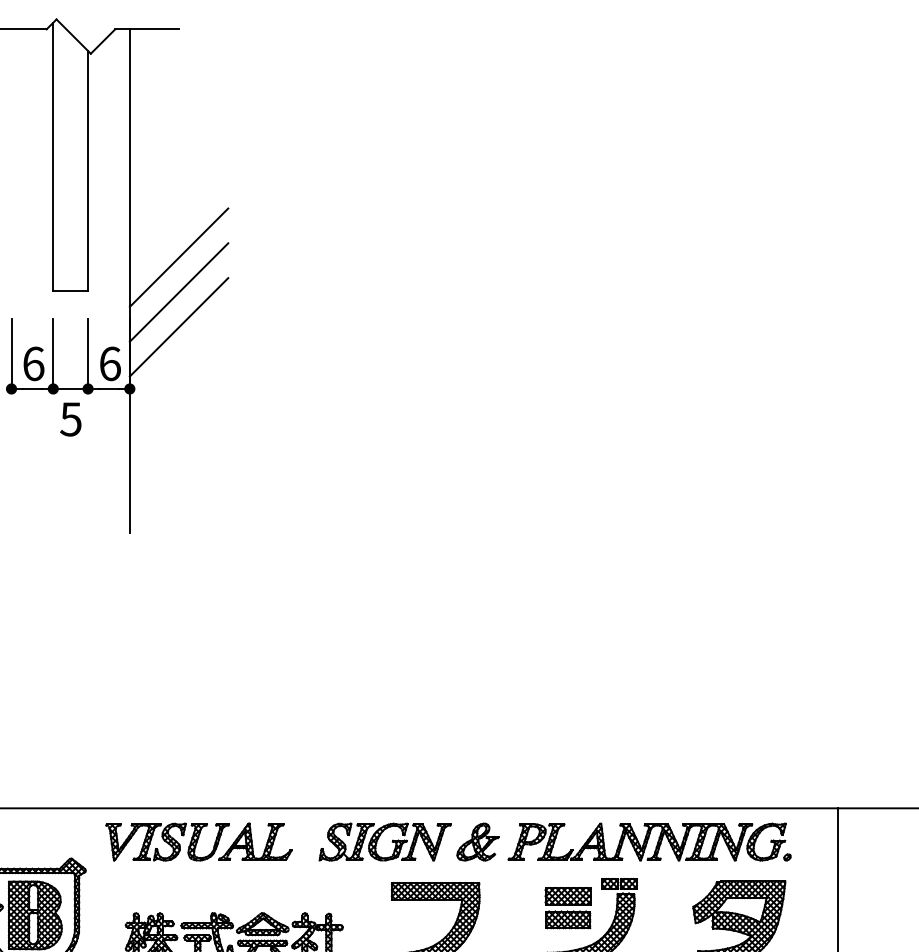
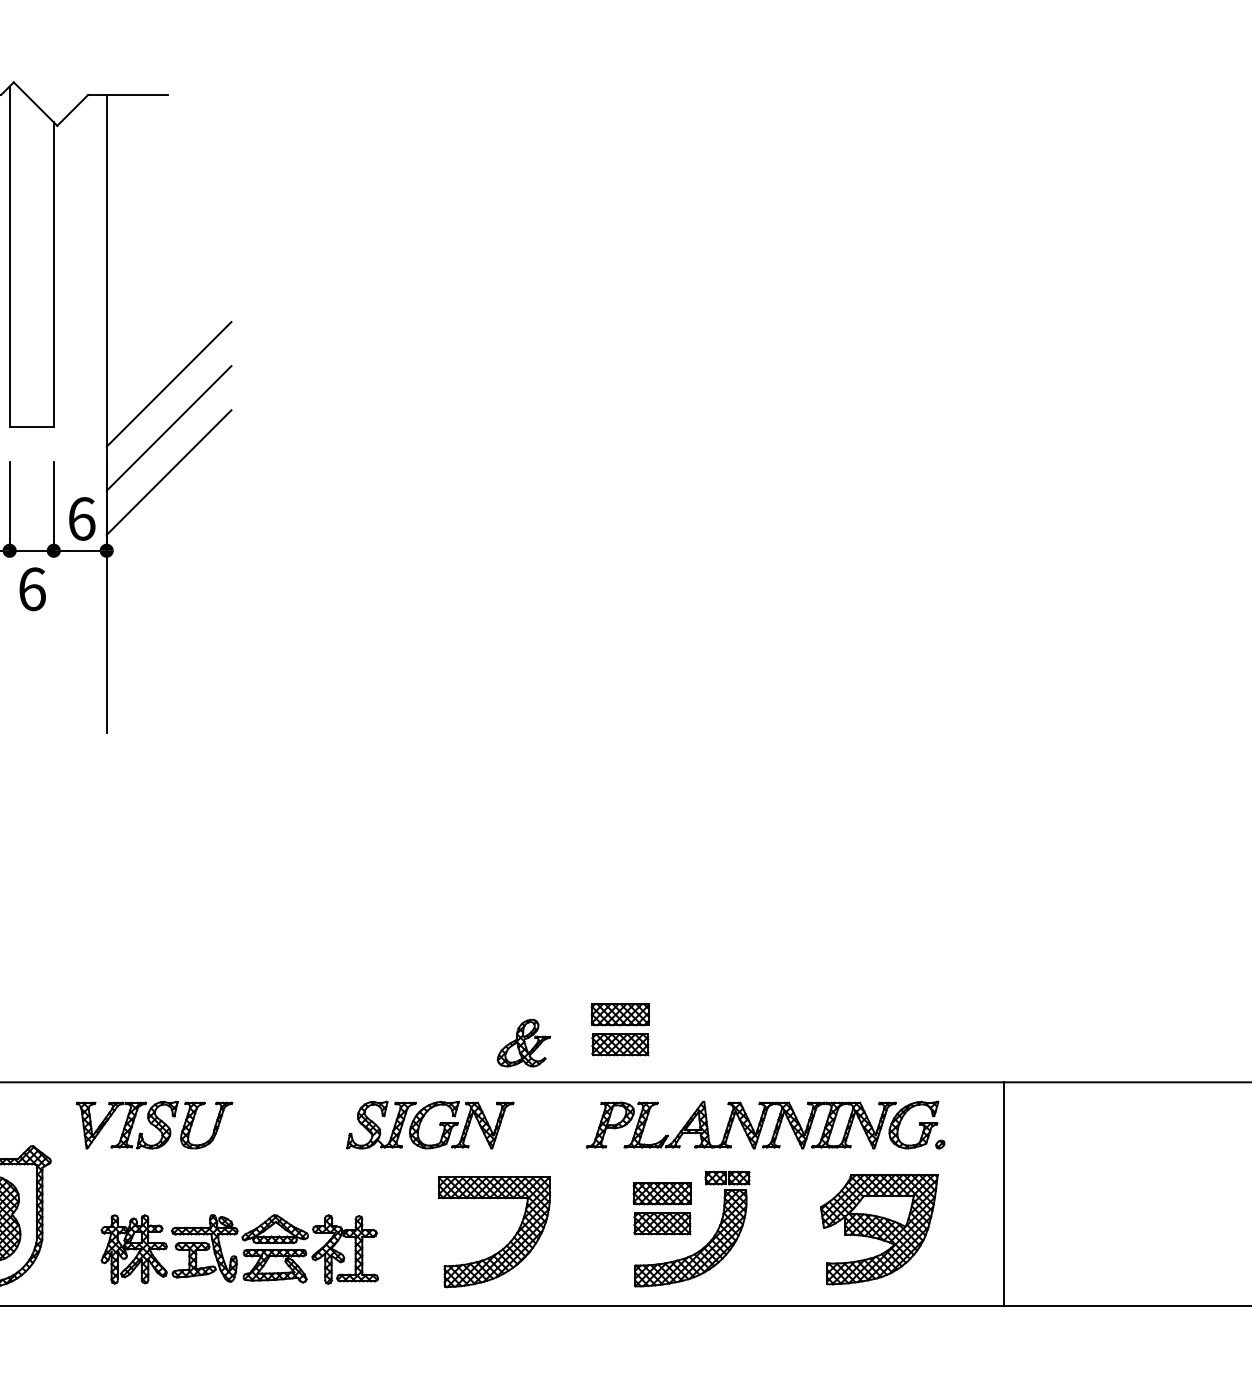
text: (70, 419) -> (31, 589), 5 -> 6
part: (534, 766) -> (619, 1029), added
part: (255, 841) -> (265, 1124), removed
part: (478, 841) -> (524, 1042), moved

